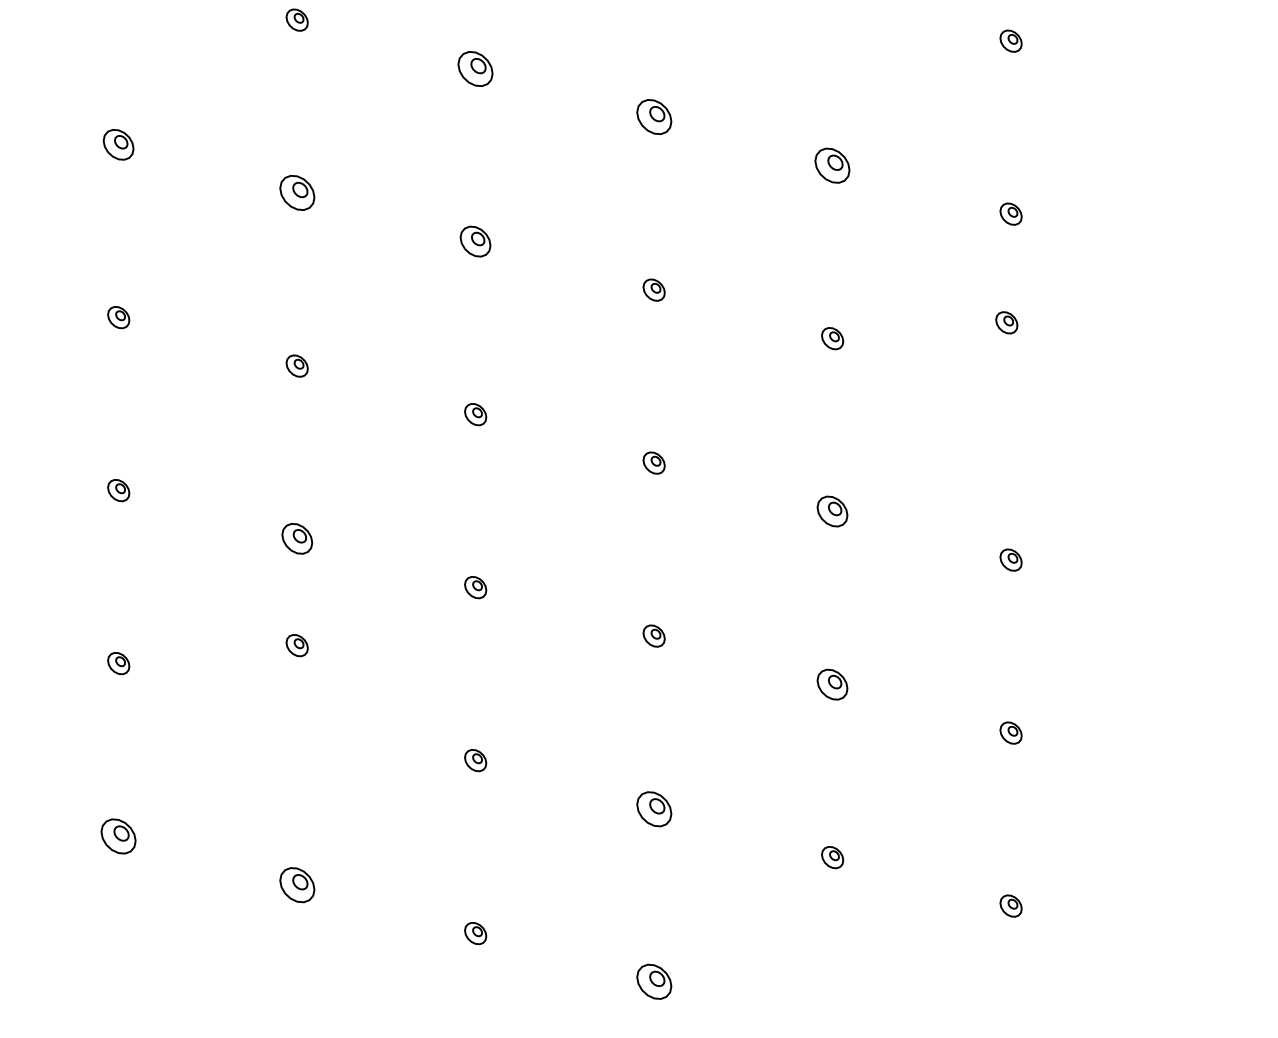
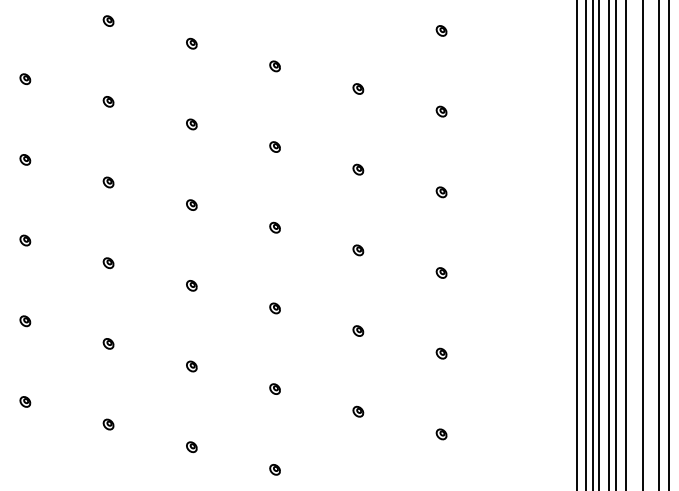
part: (474, 68) -> (191, 43), size x0.62
part: (652, 117) -> (274, 66), size x0.62
part: (119, 143) -> (25, 78), size x0.71
part: (832, 164) -> (358, 88), size x0.62
part: (296, 192) -> (108, 101), size x0.62
part: (474, 241) -> (191, 124), size x0.71
part: (1006, 323) -> (441, 192), moved
part: (832, 511) -> (358, 250), size x0.71
part: (296, 539) -> (108, 263), size x0.71
part: (296, 644) -> (108, 343), moved
part: (832, 683) -> (358, 330), size x0.71
part: (652, 807) -> (274, 388), size x0.62
part: (119, 835) -> (25, 401), size x0.62
part: (296, 884) -> (108, 424), size x0.62
part: (652, 981) -> (274, 469), size x0.62

